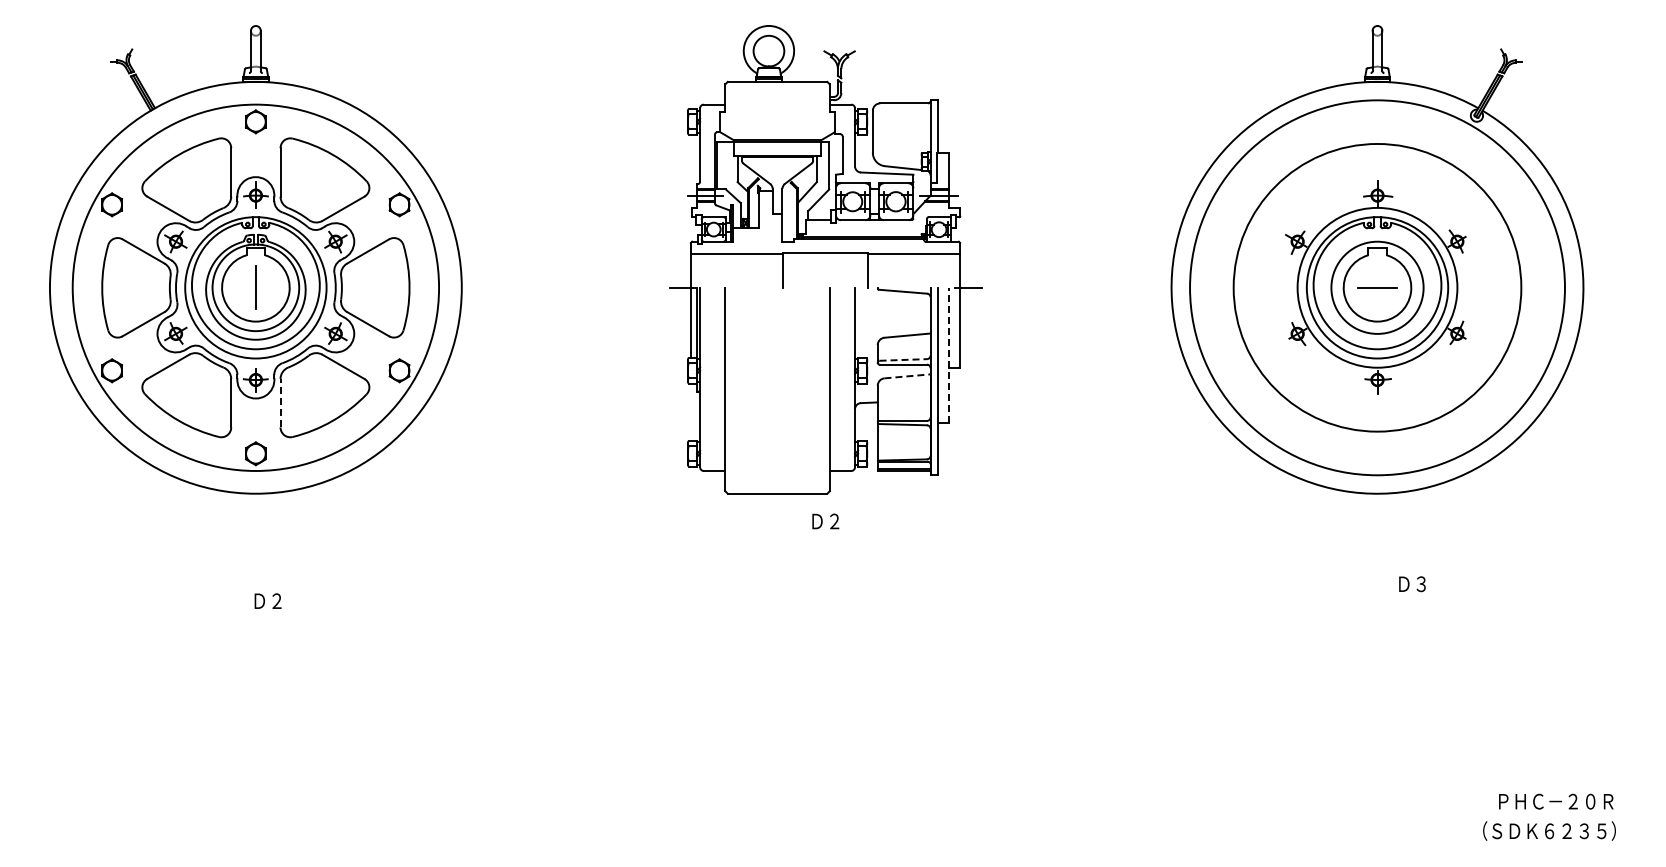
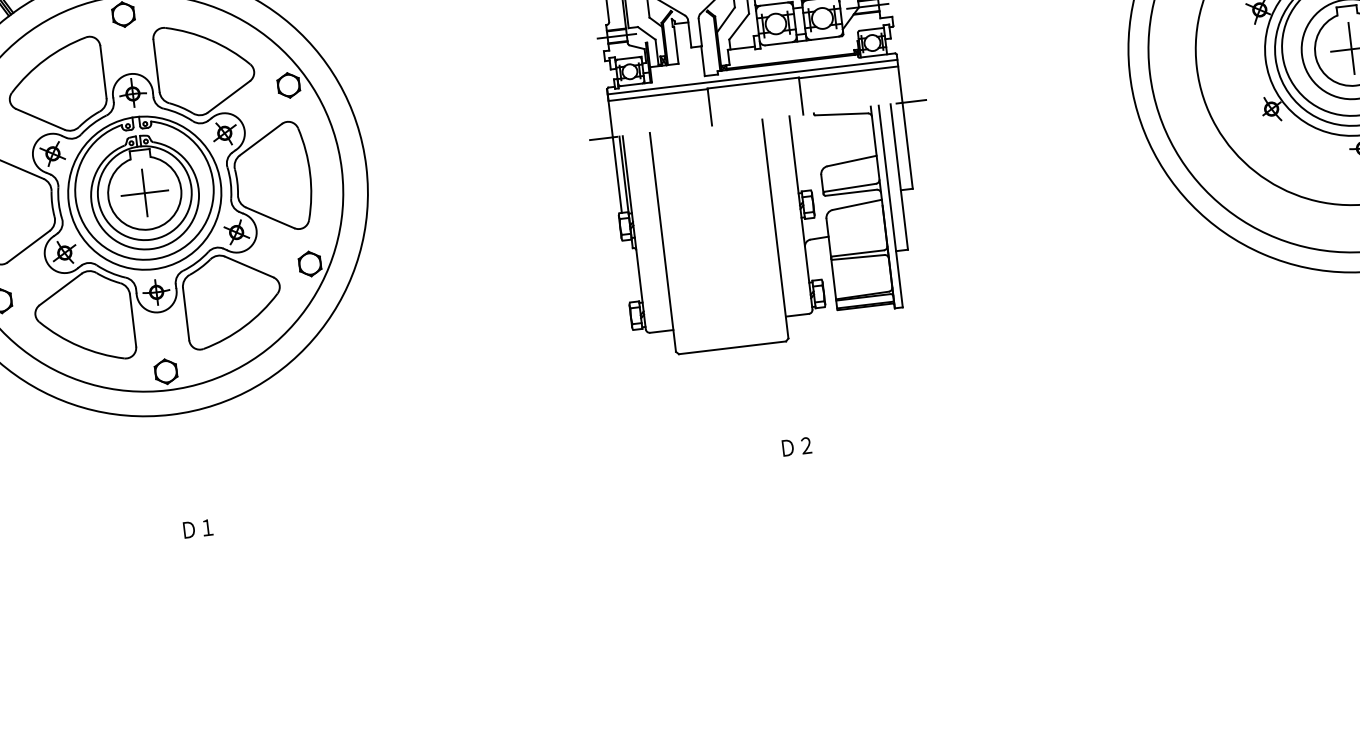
line: (825, 247) -> (752, 76), added
line: (1377, 286) -> (1351, 47), added
line: (255, 287) -> (144, 192), added
line: (949, 355) -> (899, 177), dashed -> solid
line: (903, 359) -> (850, 187), dashed -> solid
line: (908, 376) -> (858, 204), dashed -> solid
line: (280, 402) -> (185, 313), dashed -> solid
text: (825, 521) -> (796, 446), moved
text: (276, 600) -> (207, 526), Ｄ２ -> Ｄ１

